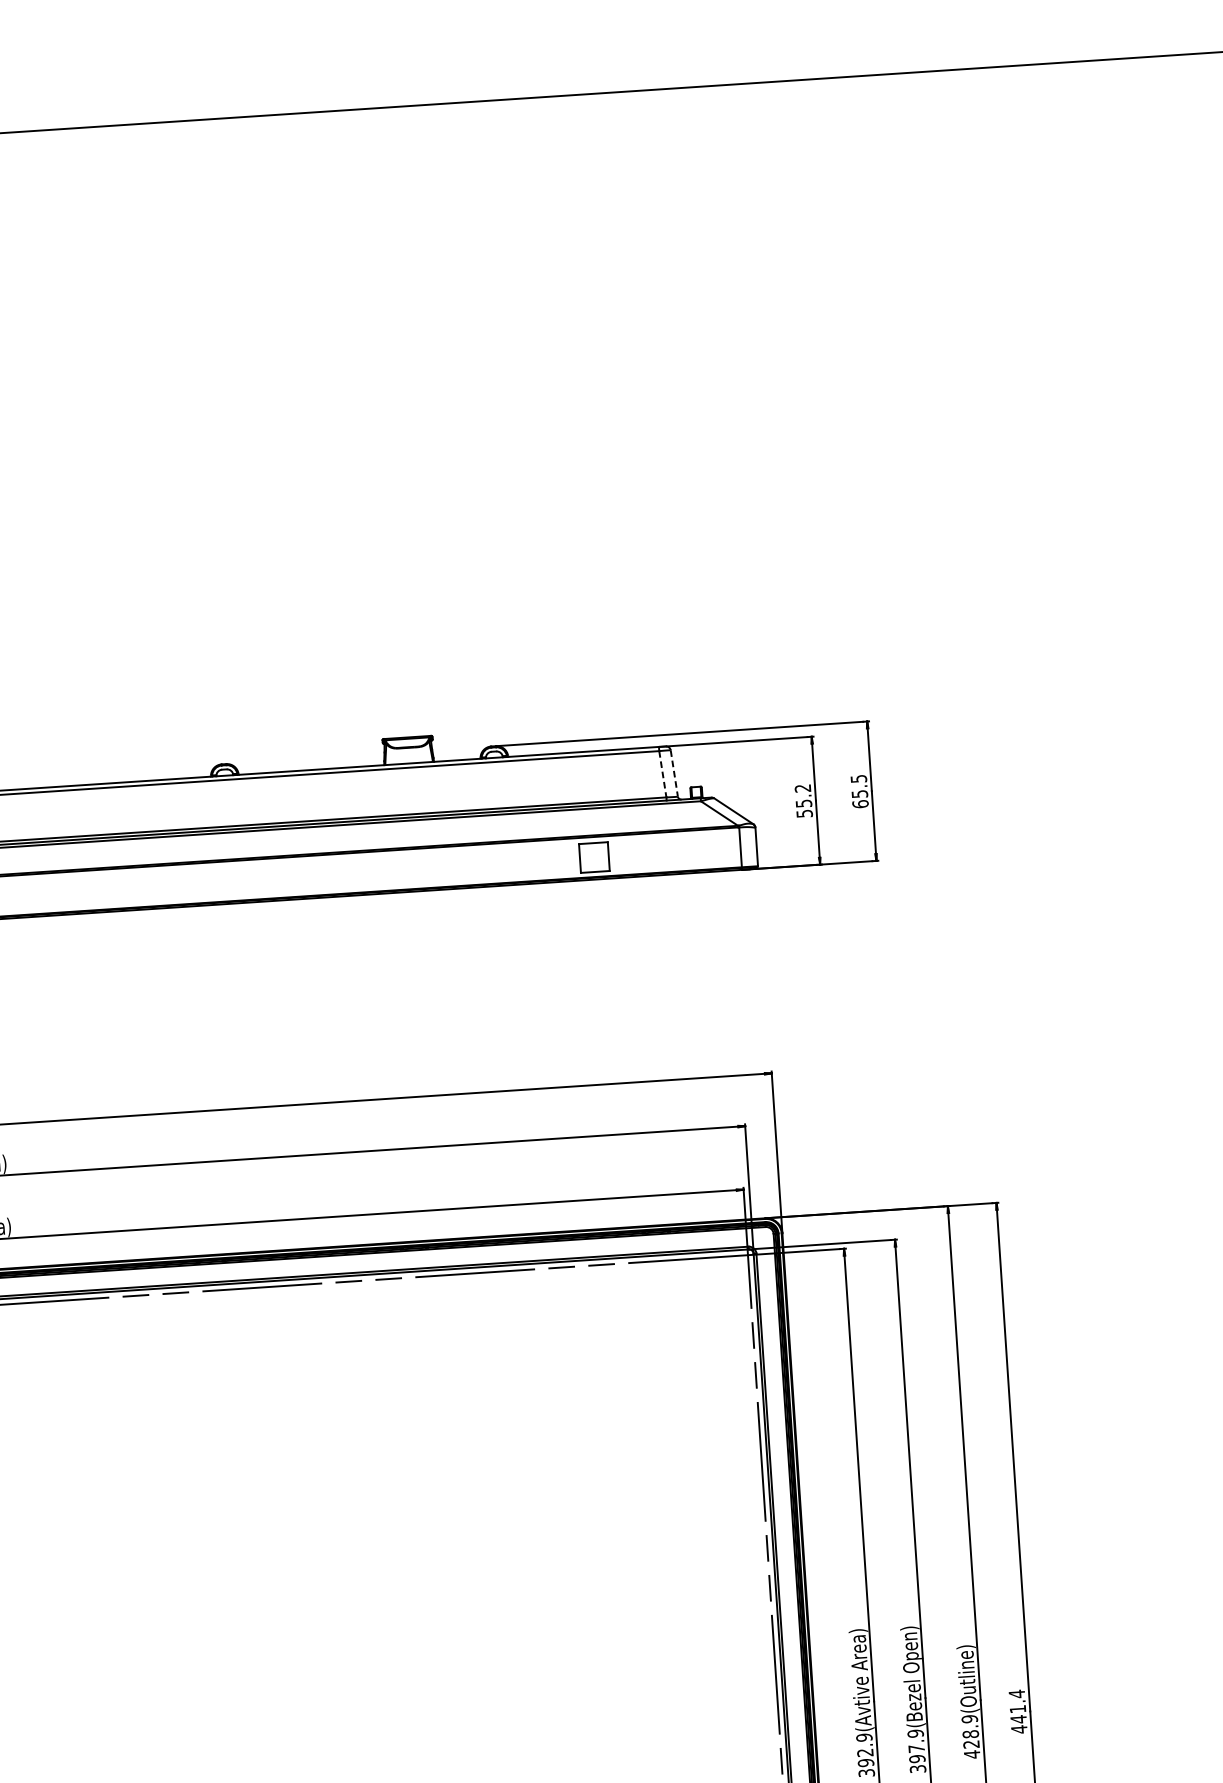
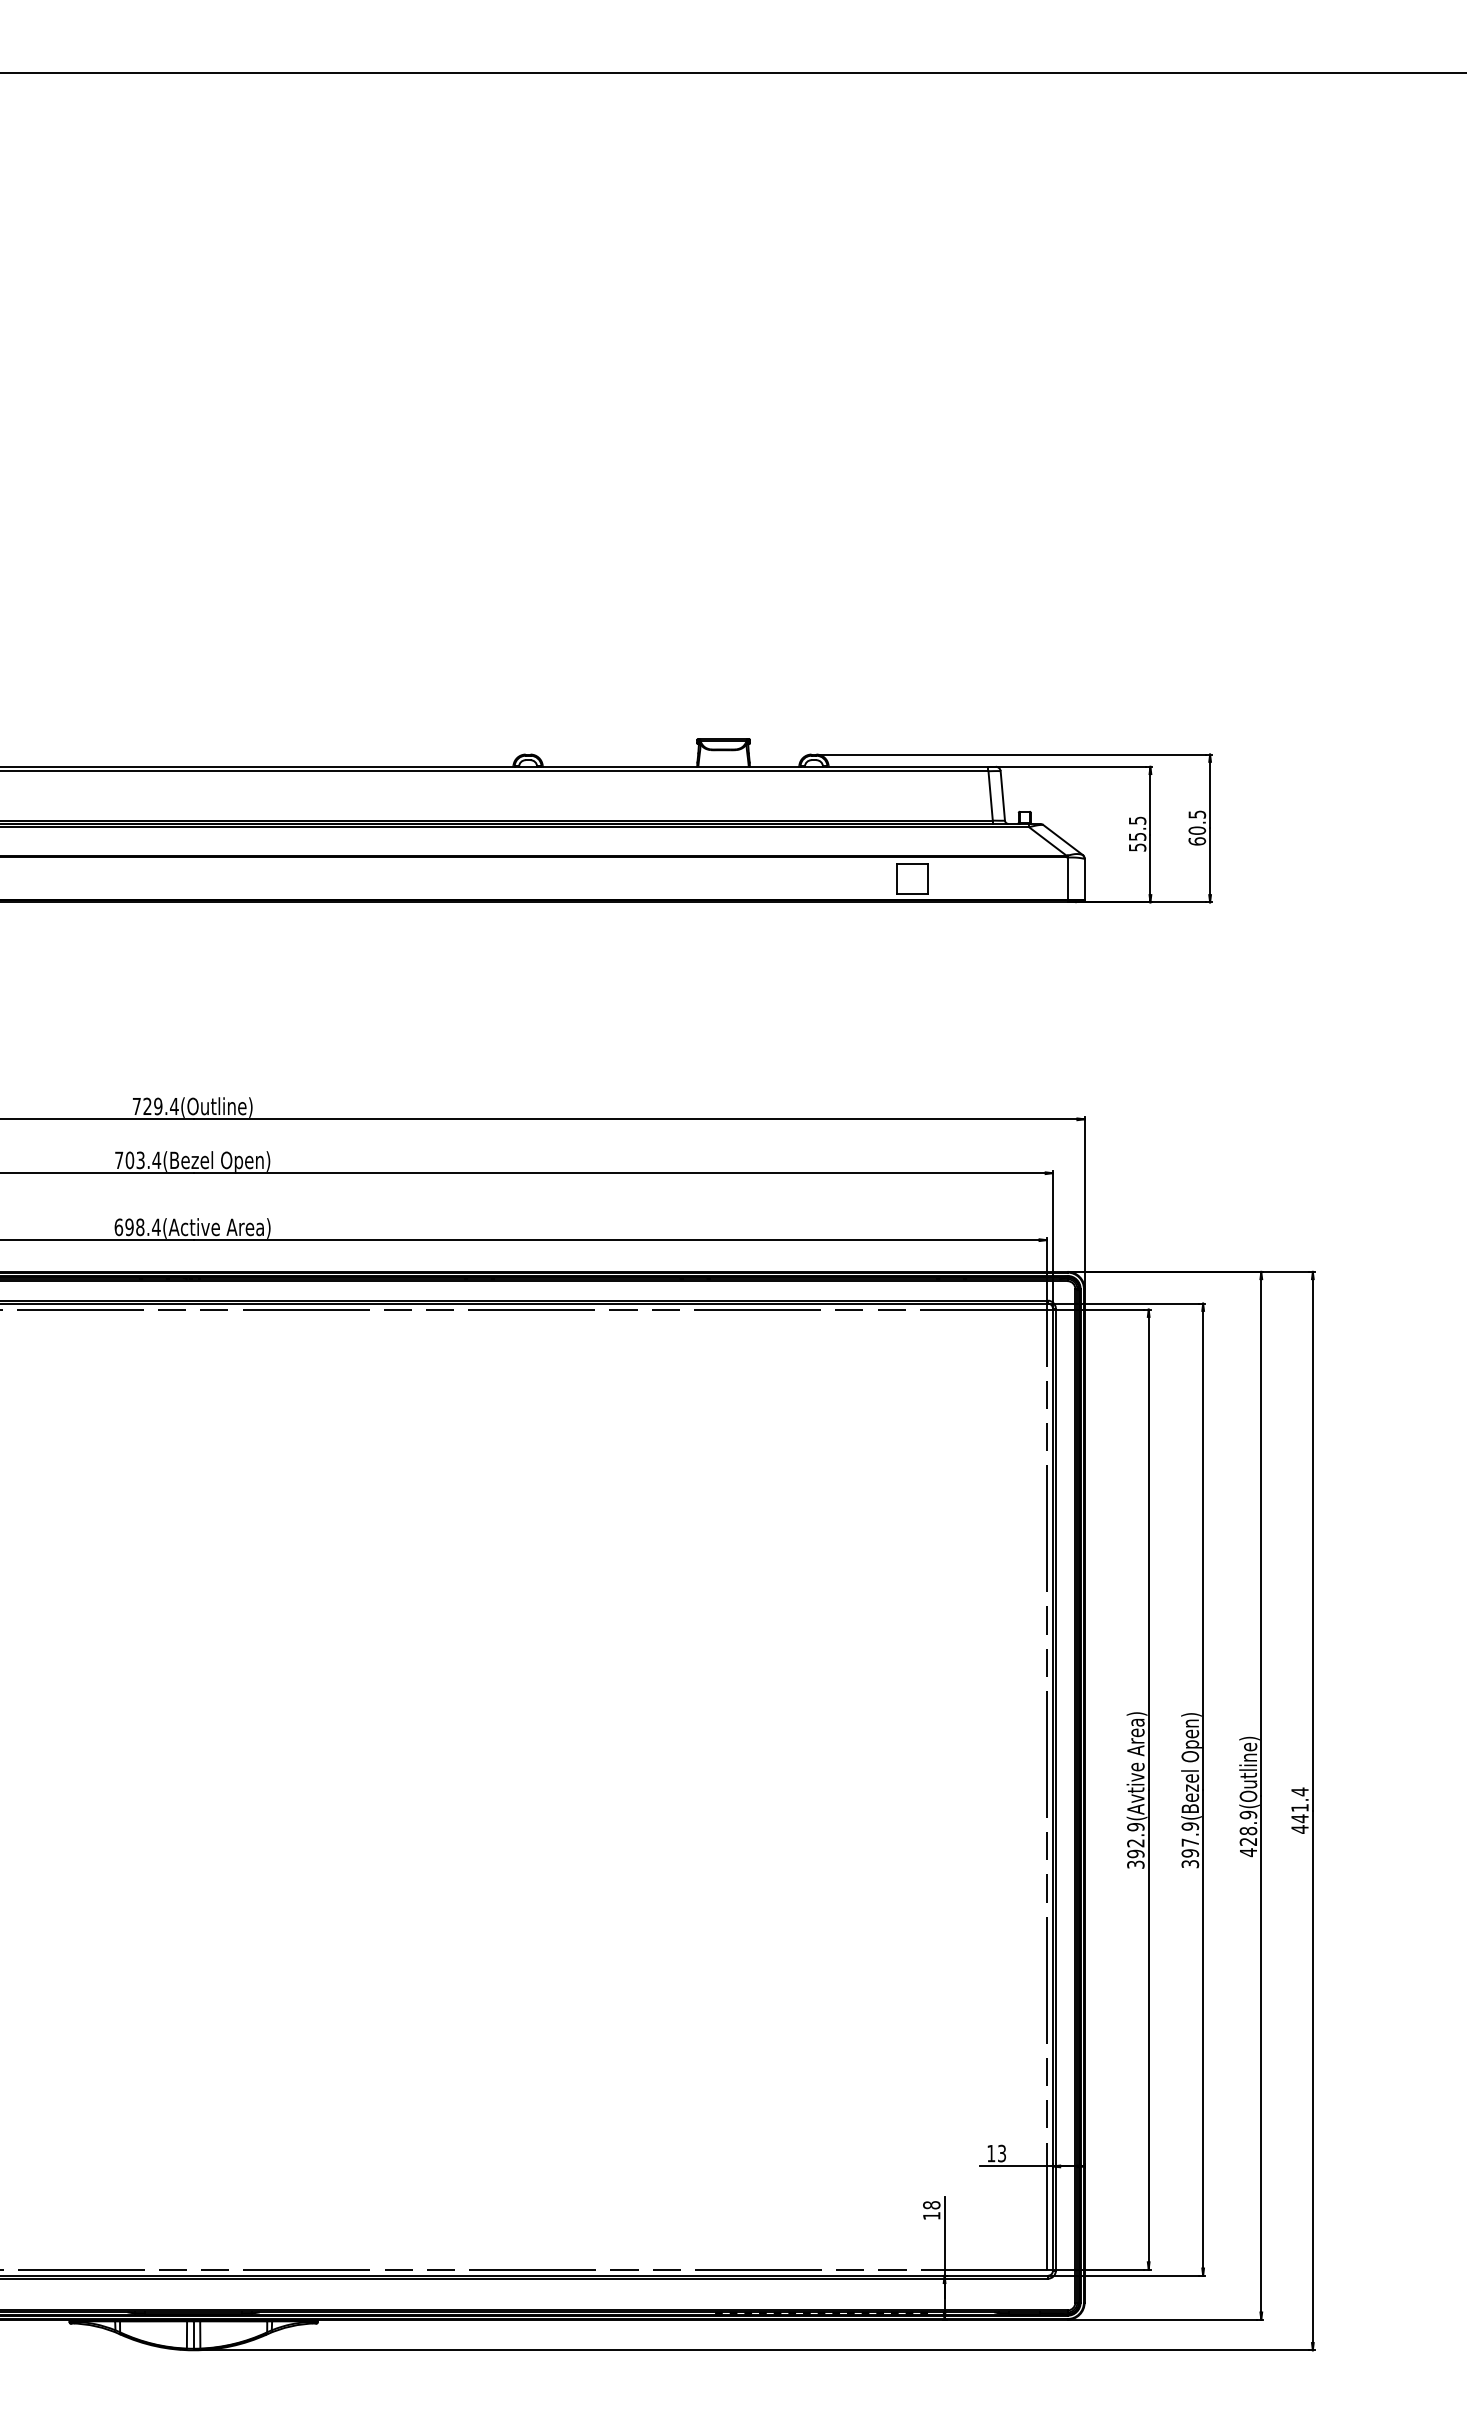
line: (662, 773) -> (990, 795), dashed -> solid
line: (673, 773) -> (1002, 795), dashed -> solid
text: (802, 788) -> (1137, 820), 55.2 -> 55.5
text: (860, 793) -> (1197, 830), 65.5 -> 60.5

